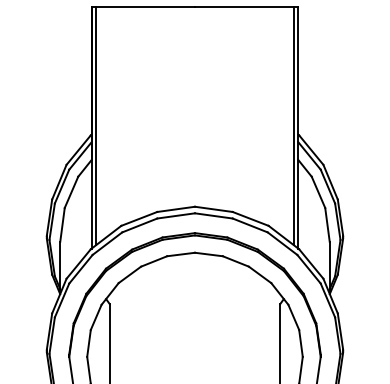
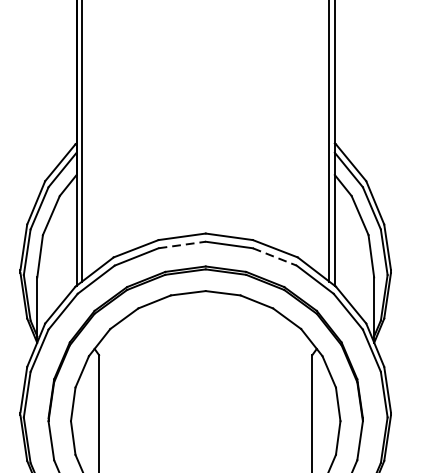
line: (176, 215) -> (182, 244), solid -> dashed
line: (250, 225) -> (275, 256), solid -> dashed

